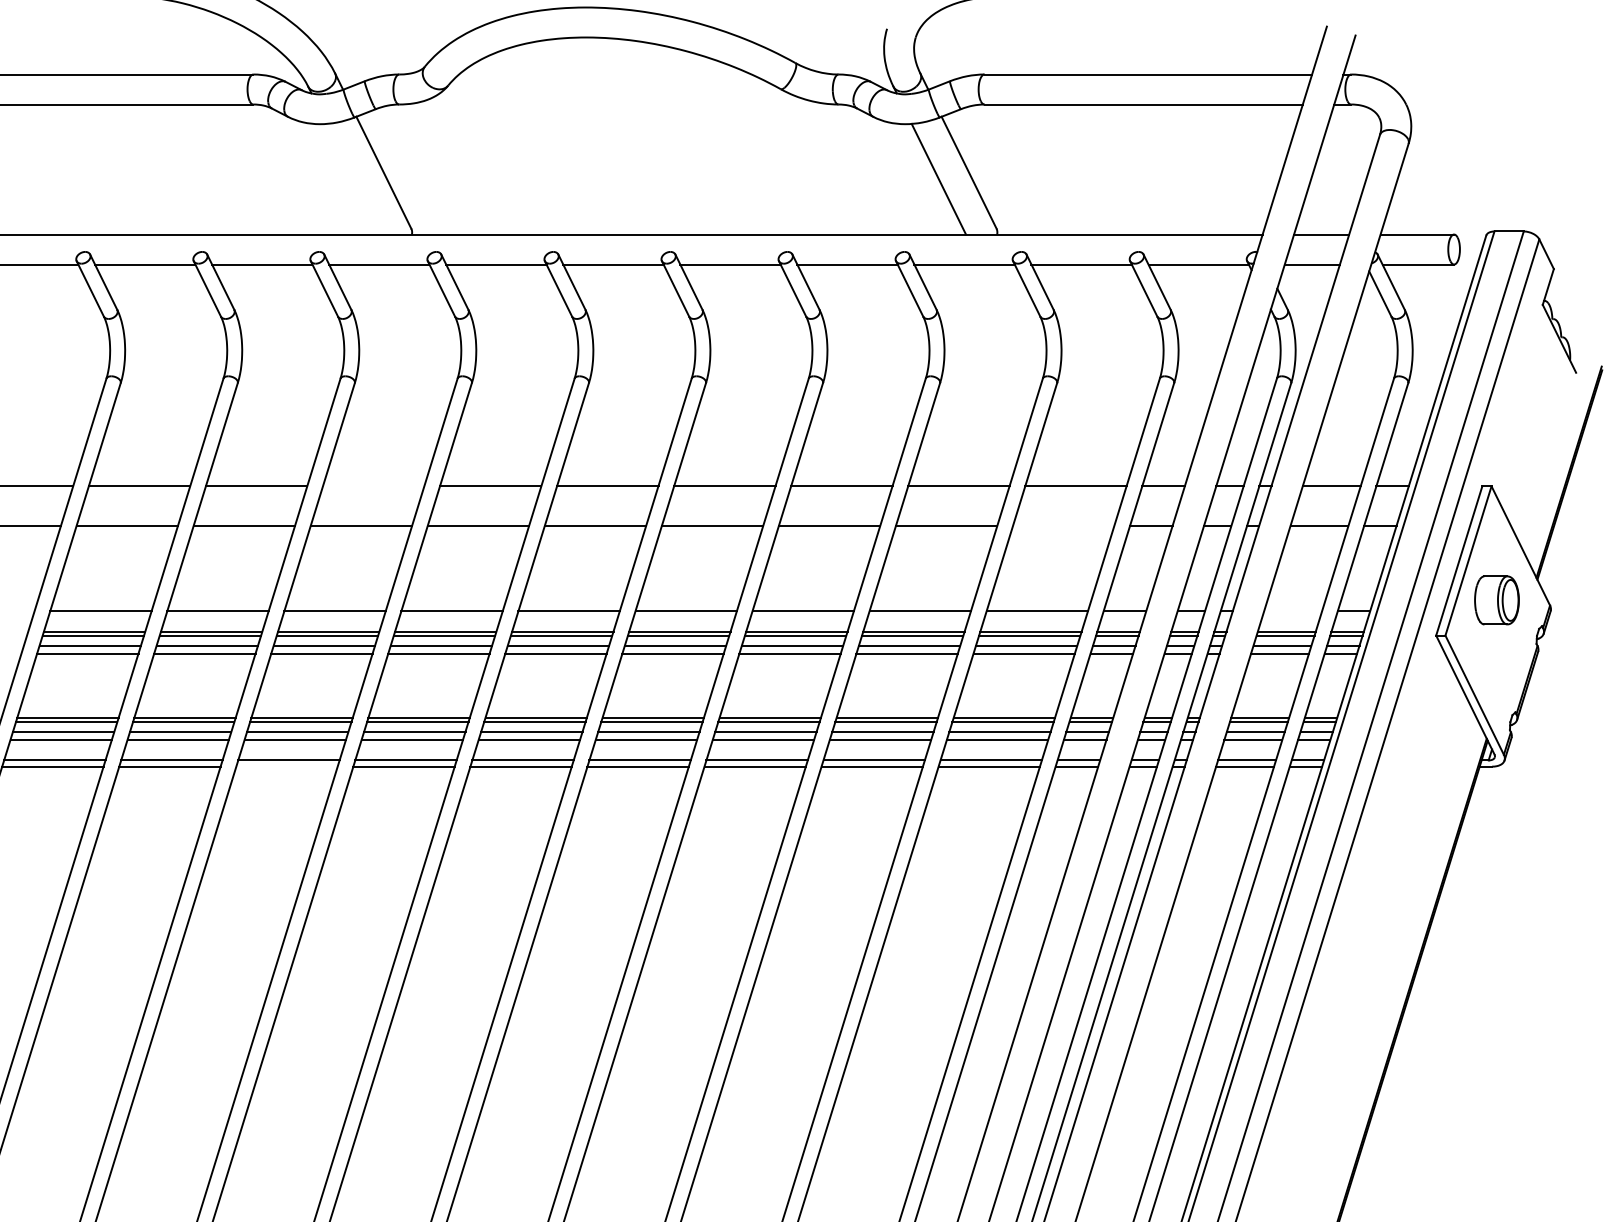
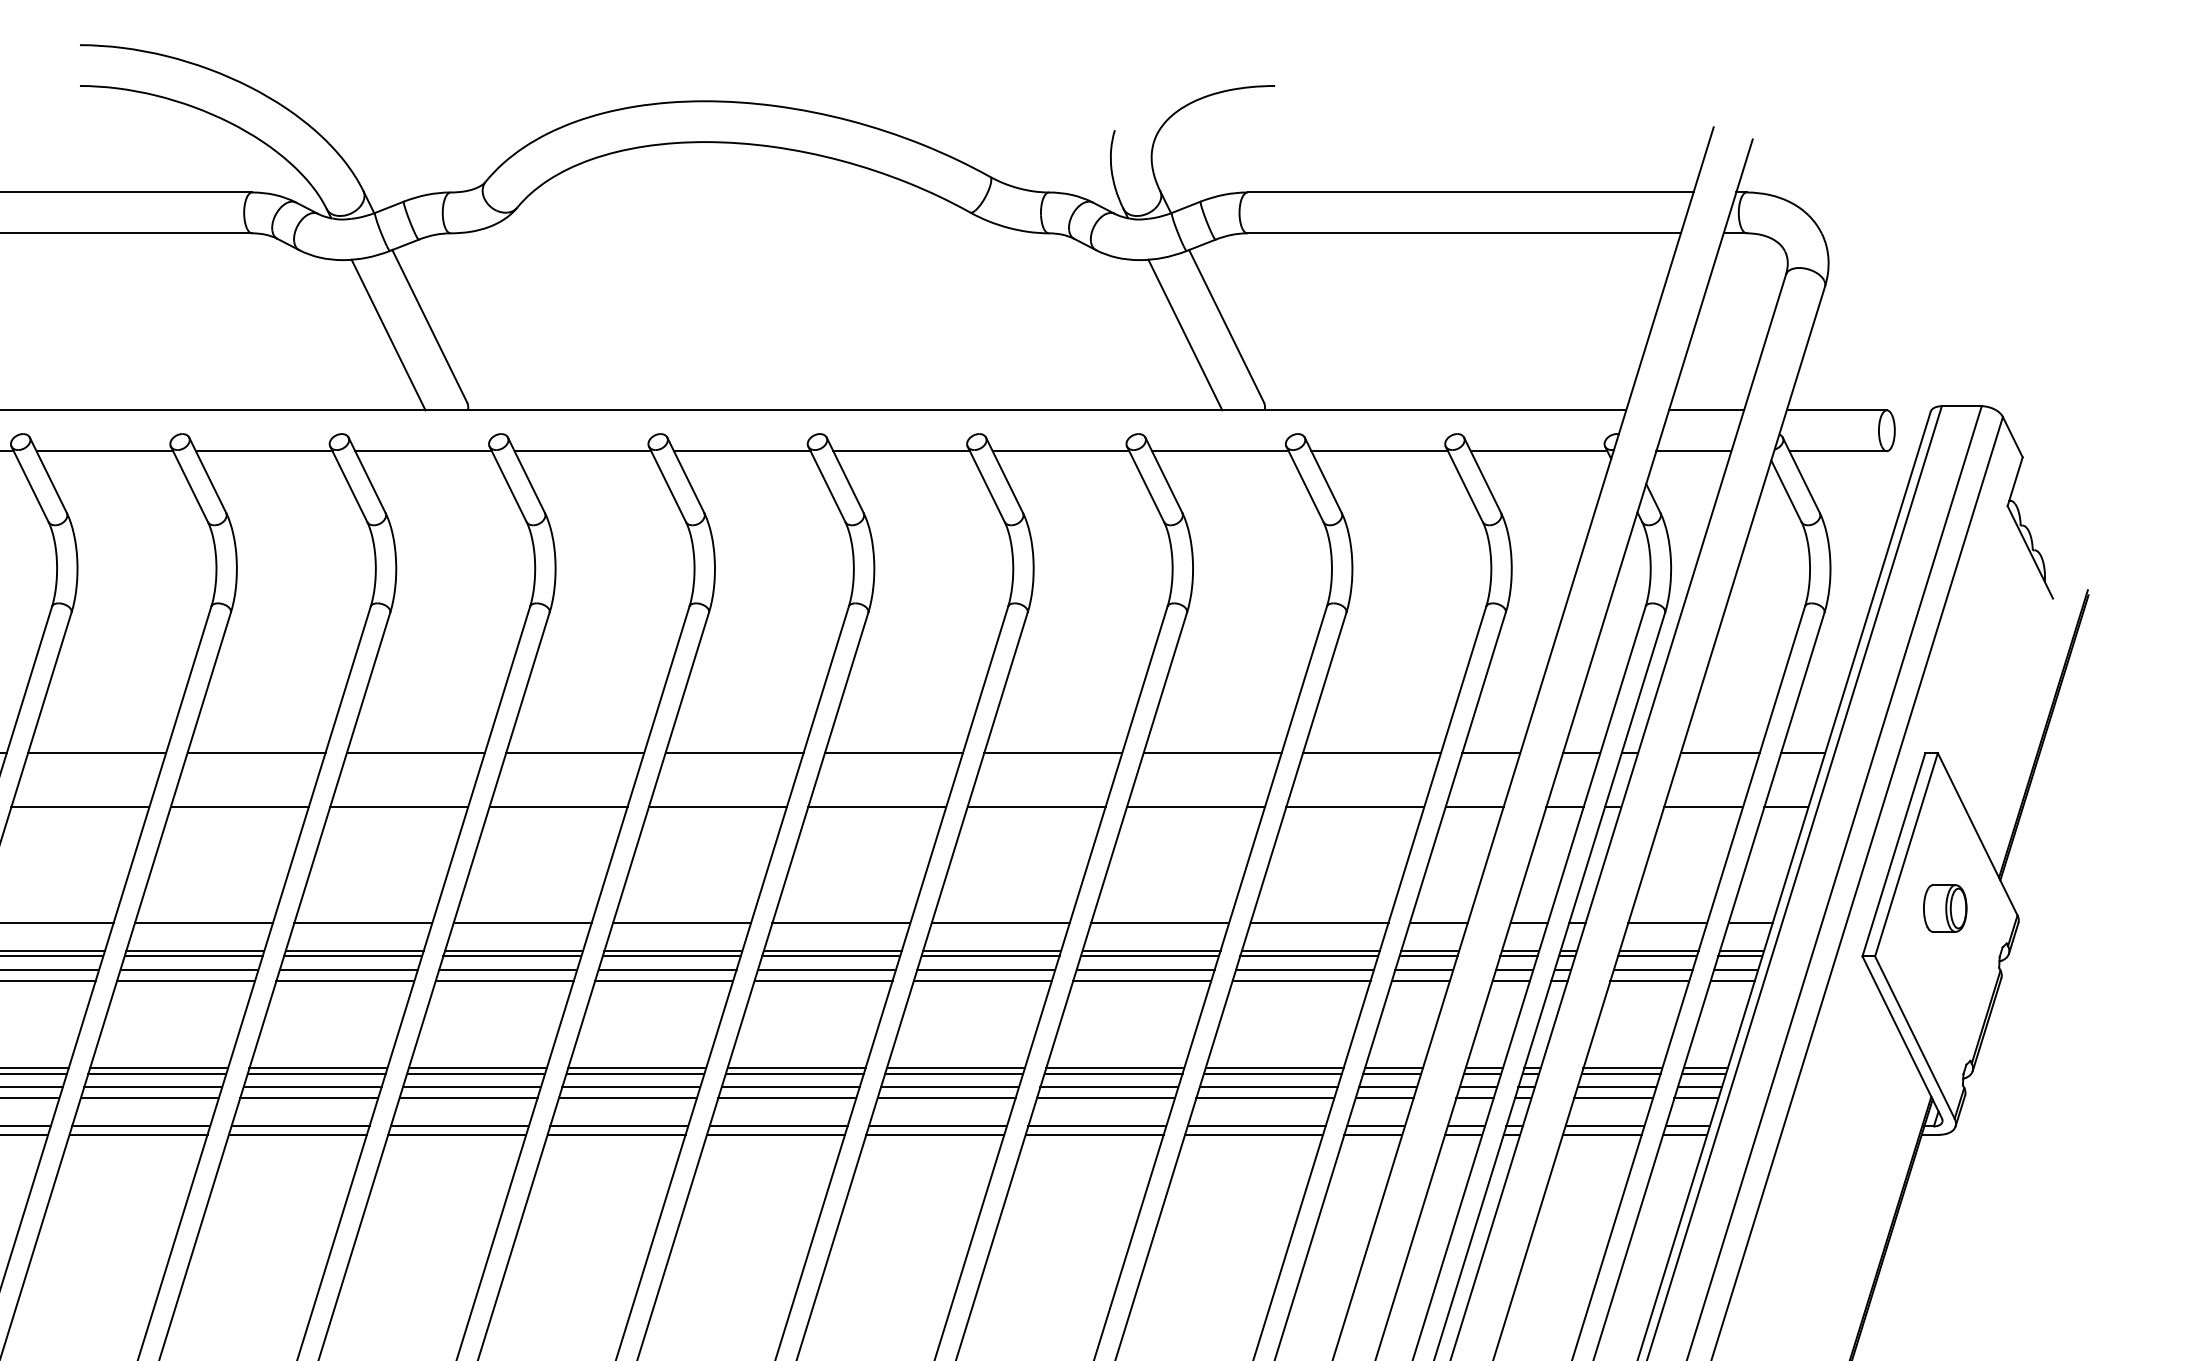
line: (353, 178) -> (388, 334), added
line: (373, 486) -> (415, 753), added
line: (1063, 526) -> (1355, 807), added
part: (1496, 600) -> (1944, 908), size x0.71
line: (1293, 611) -> (1668, 923), added
line: (286, 766) -> (297, 1134), added

